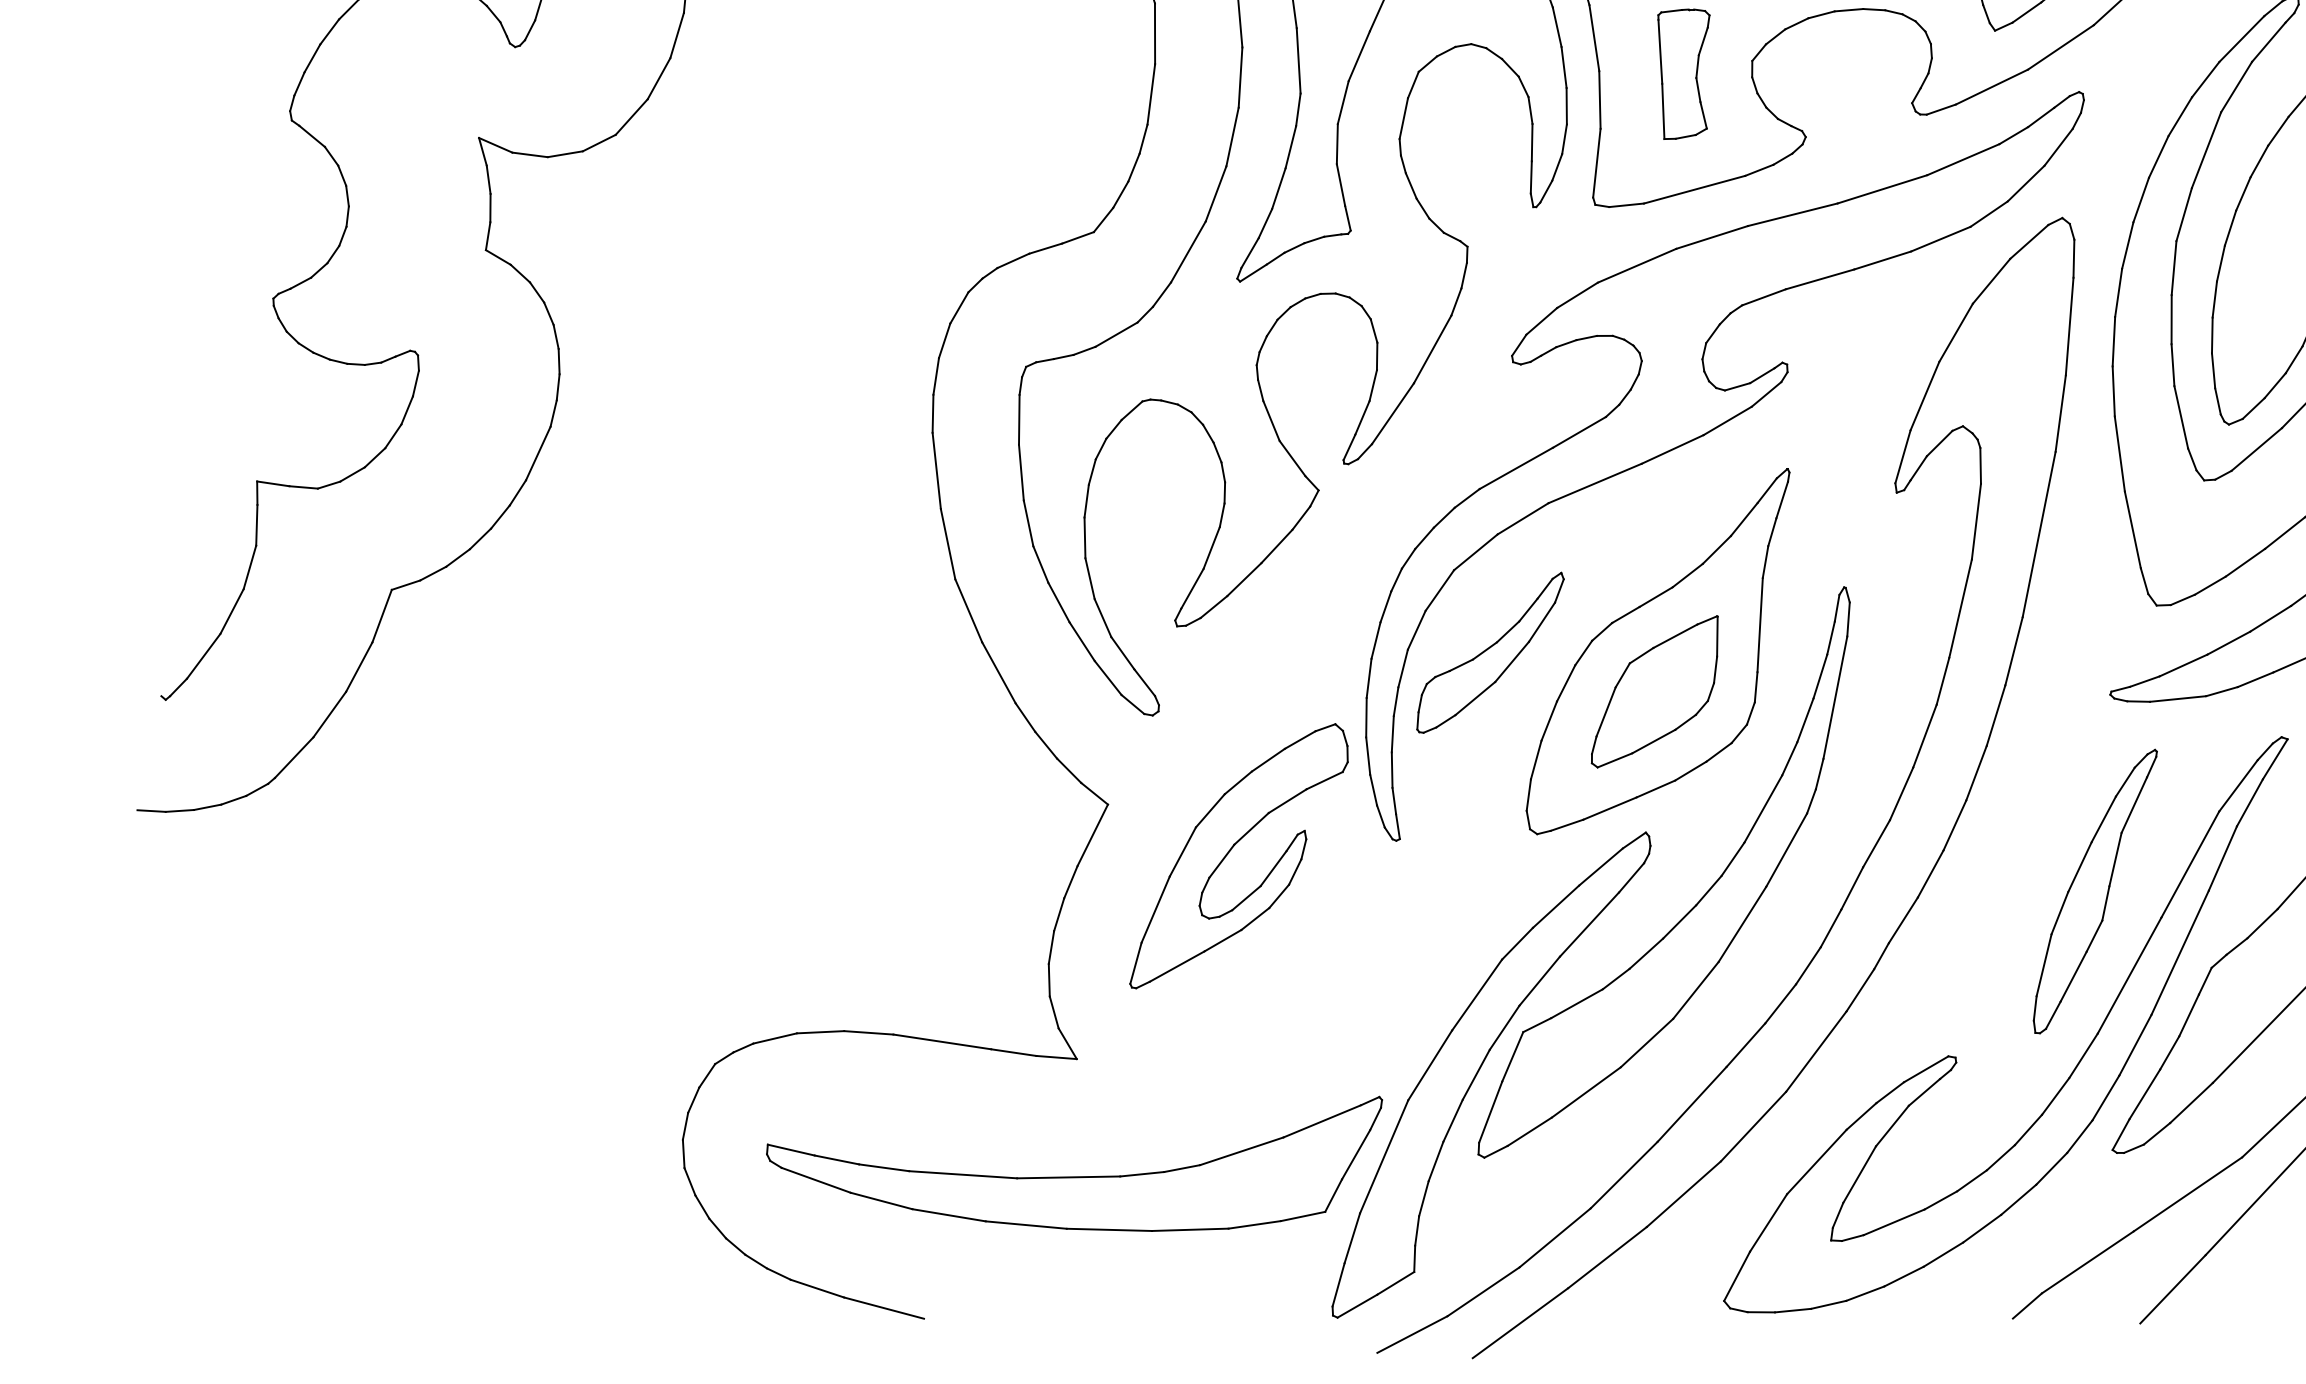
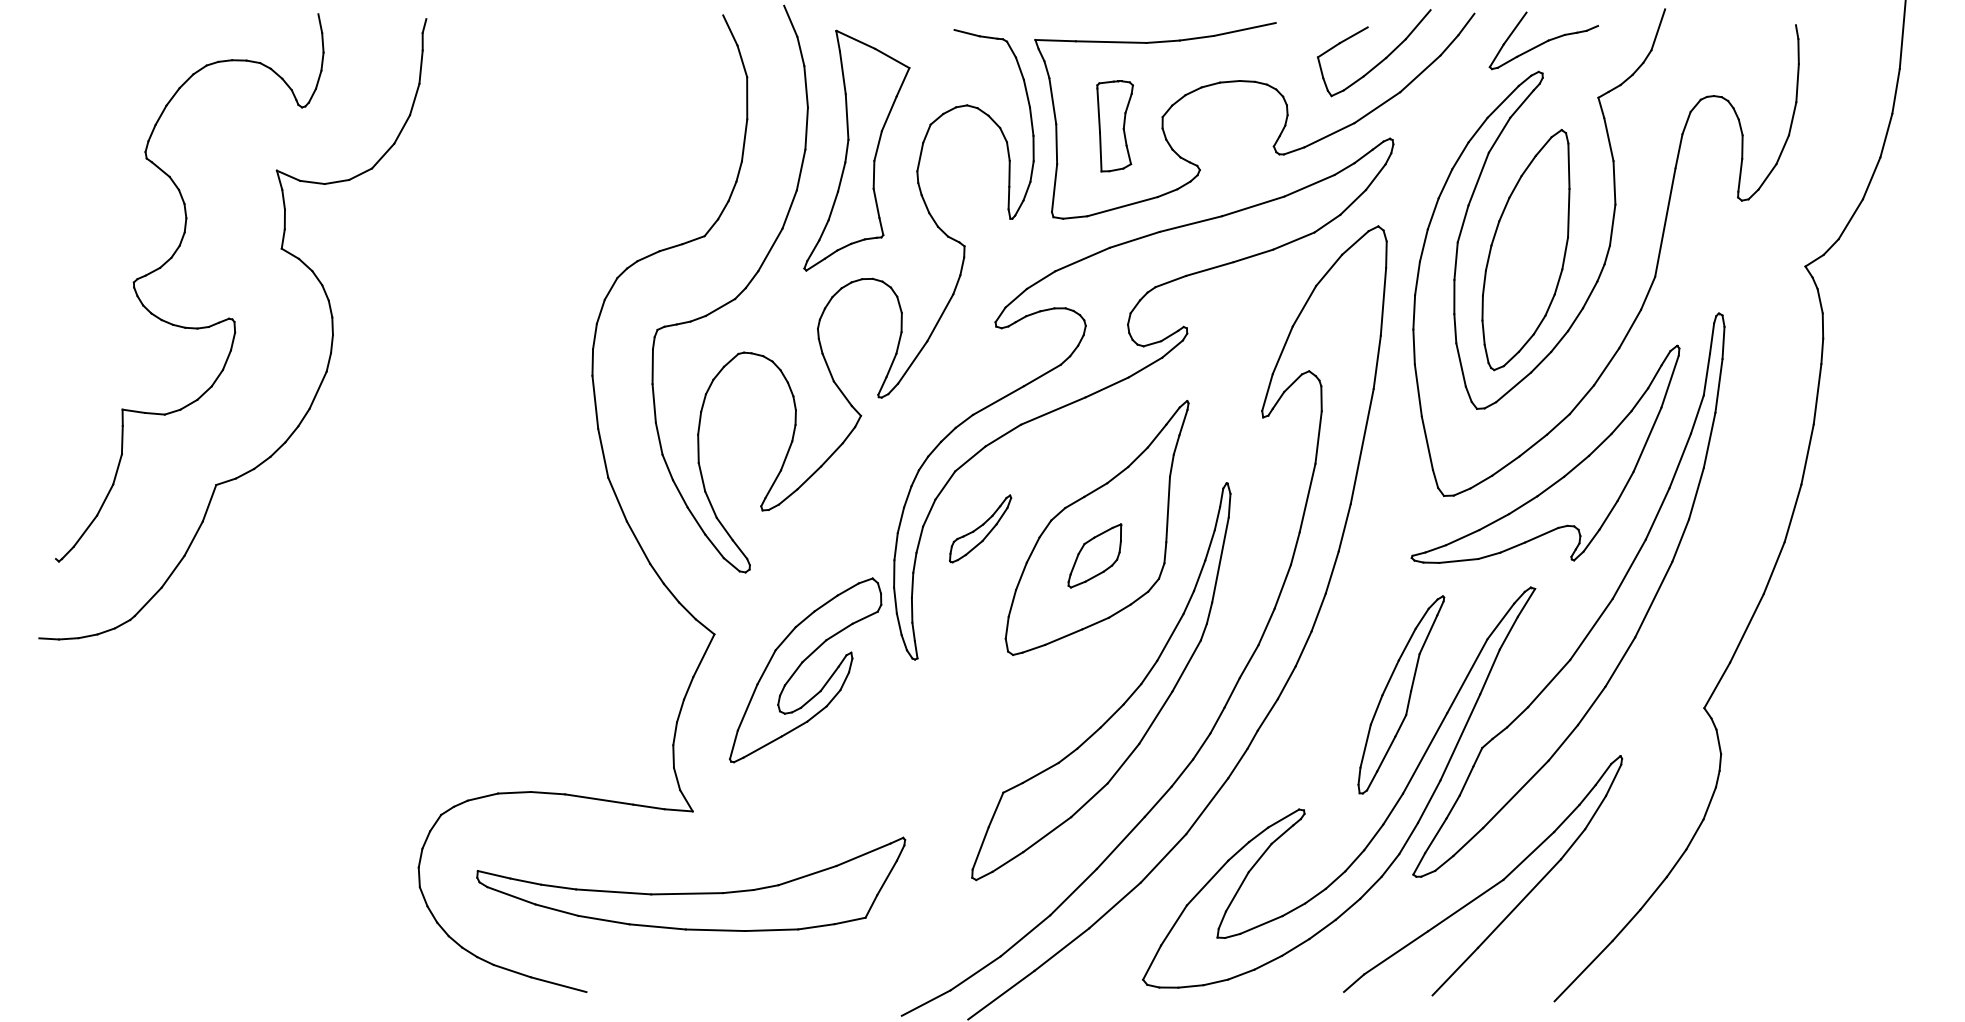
part: (1490, 652) -> (980, 528), size x0.6
part: (1654, 691) -> (1094, 555), size x0.6
part: (1480, 1070) -> (973, 819), removed

